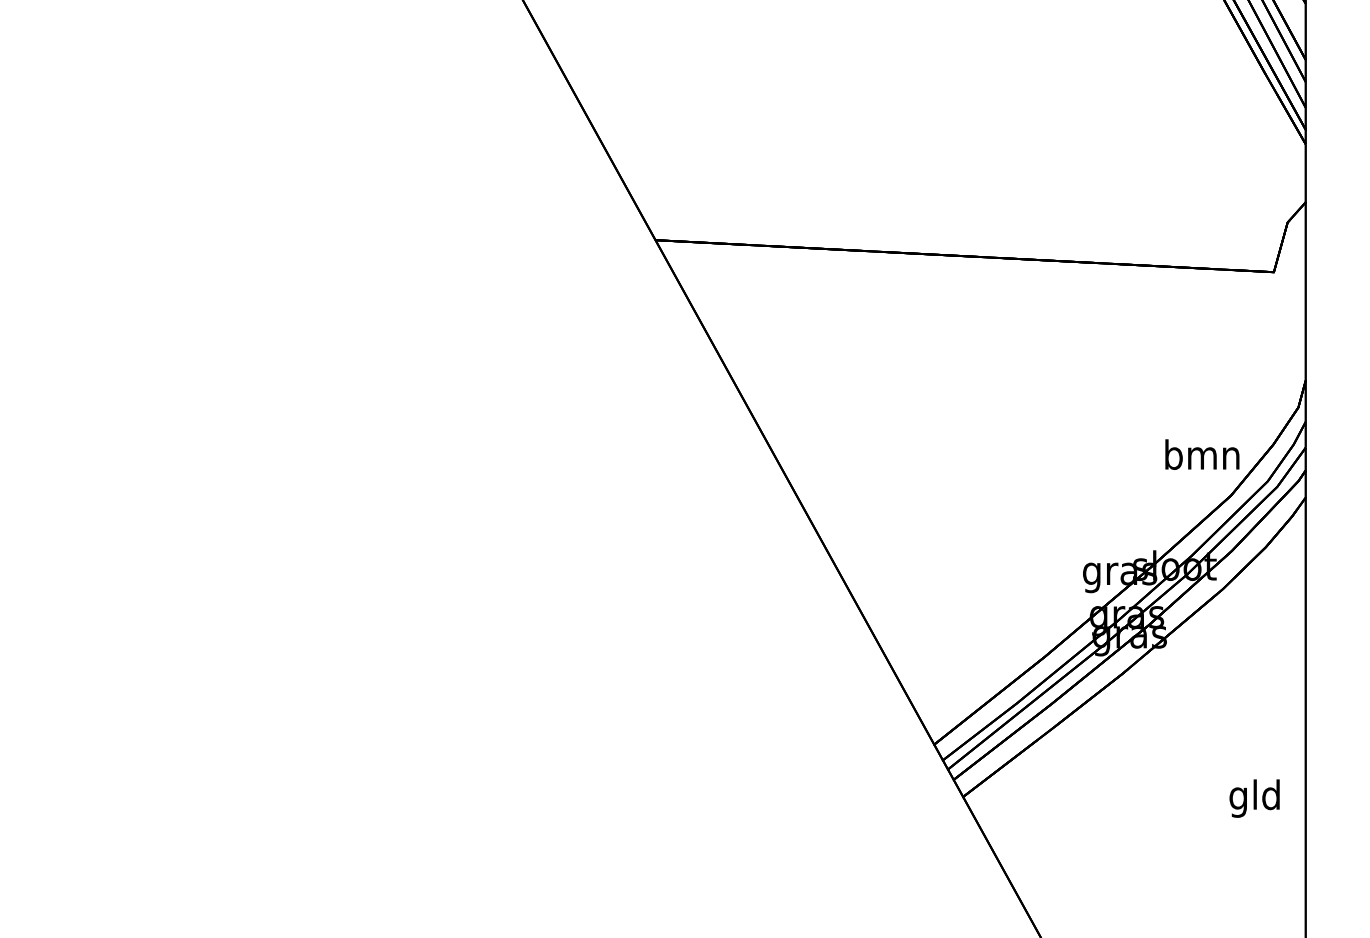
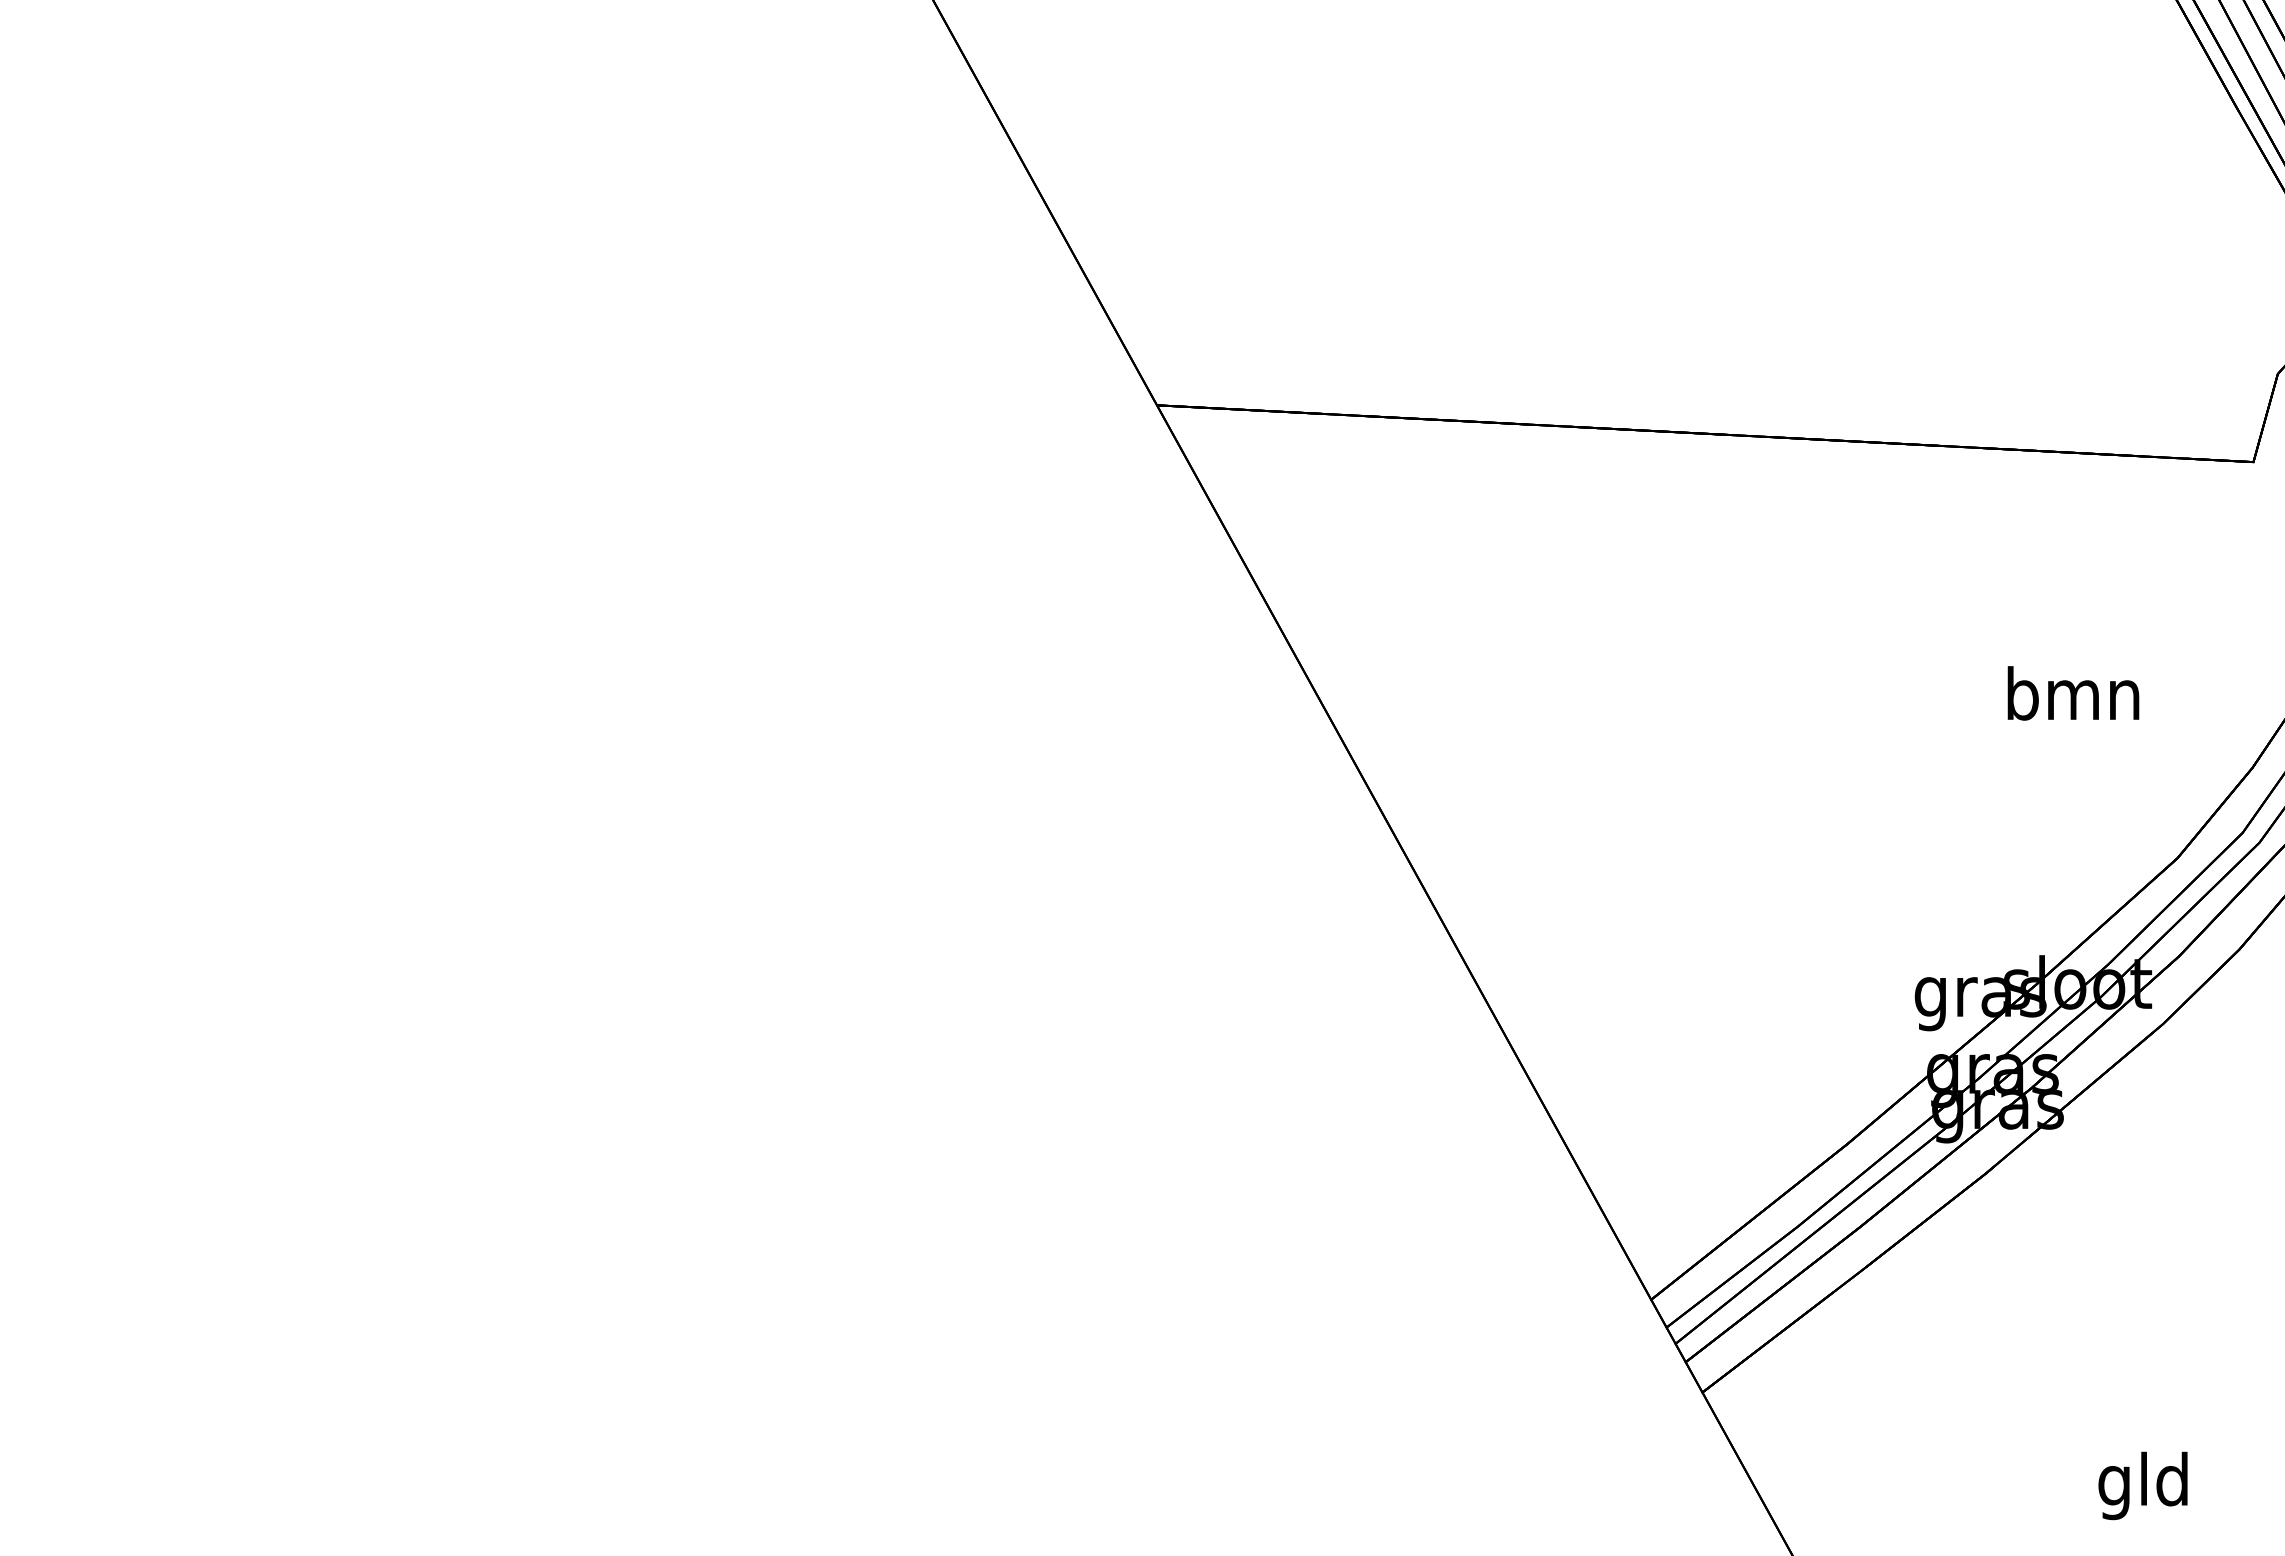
text: (1202, 454) -> (2073, 693), moved
text: (1254, 798) -> (2142, 1485), moved

